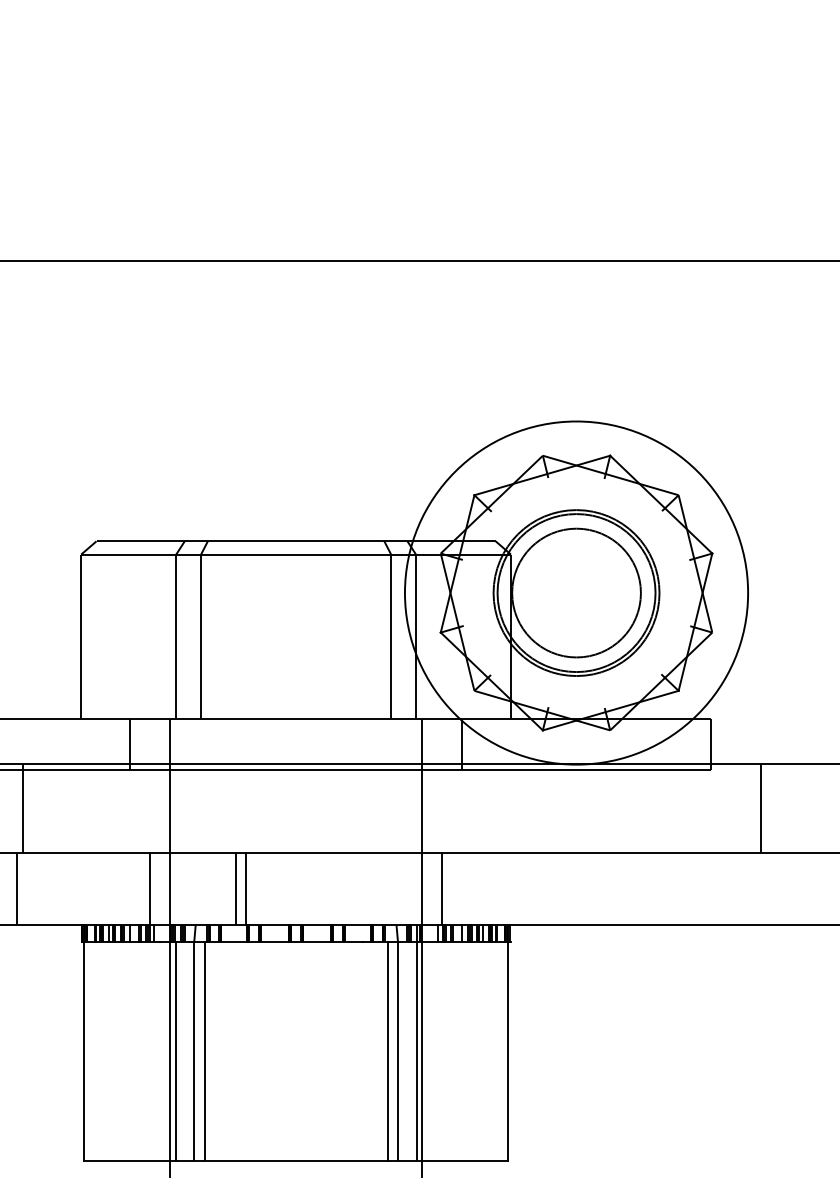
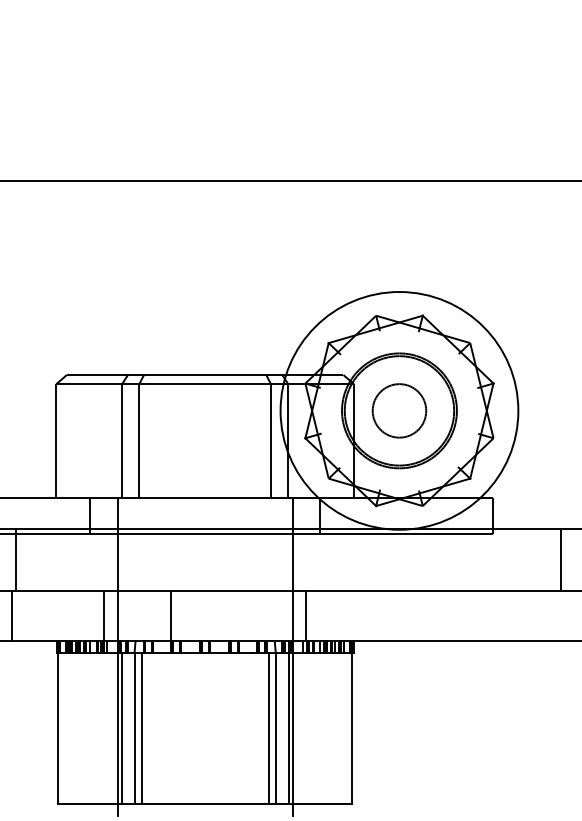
circle: (576, 592) -> (399, 410), size x0.6
line: (761, 808) -> (561, 560), moved
line: (235, 888) -> (163, 615), removed

